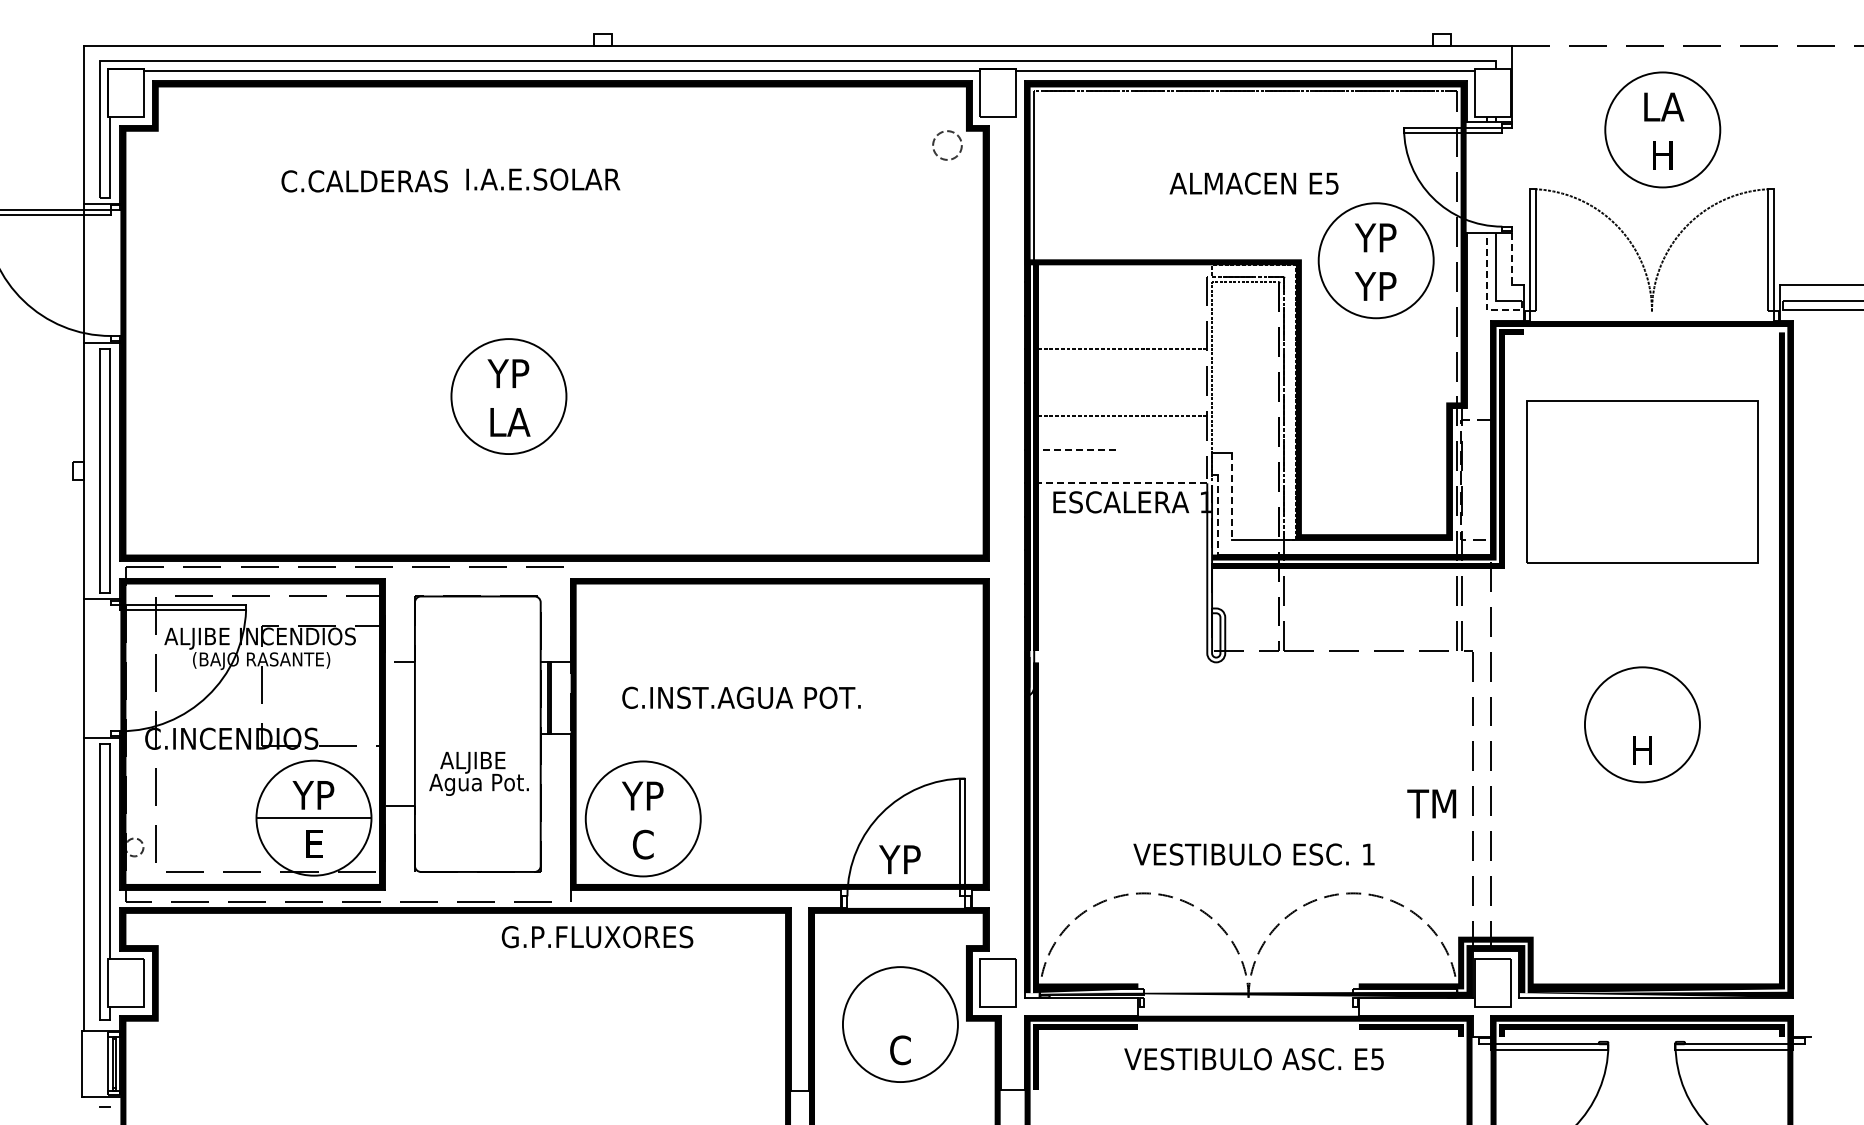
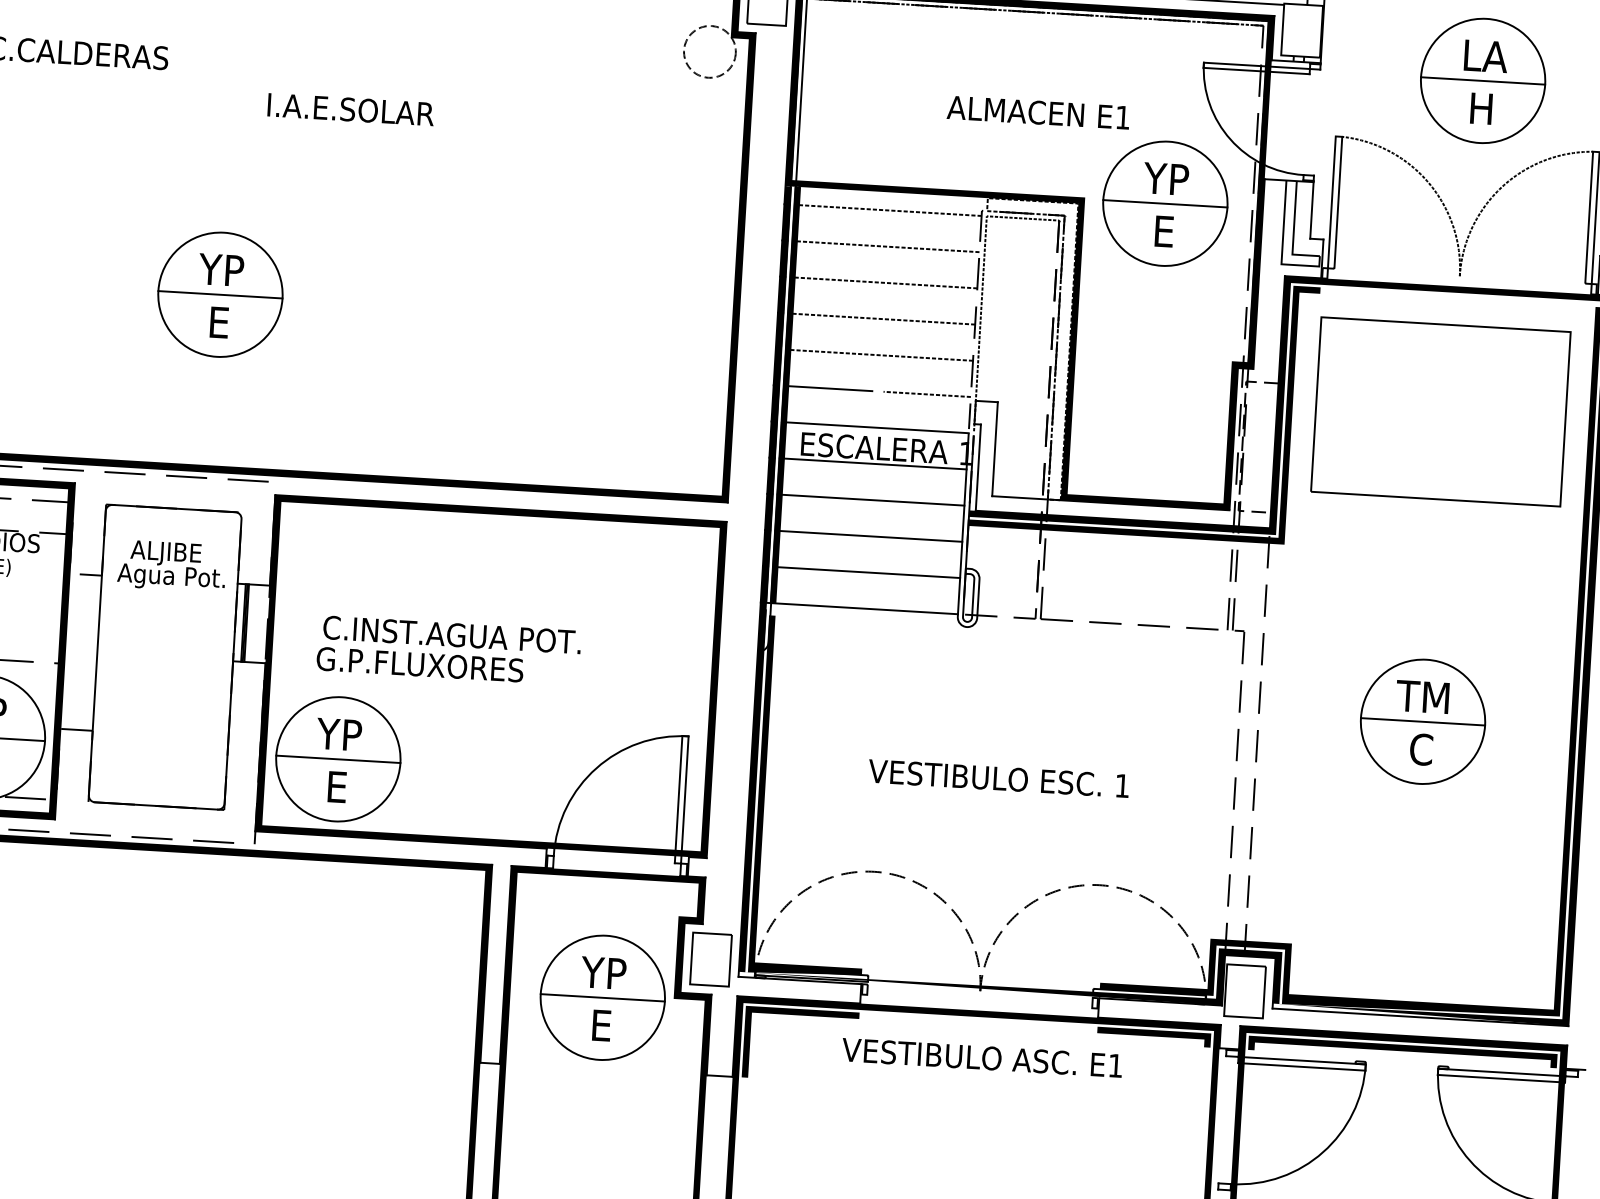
line: (1662, 129) -> (1482, 80), added
circle: (947, 145) -> (709, 51), size x1.67
text: (543, 179) -> (351, 109), moved
text: (1332, 183) -> (1123, 117), E5 -> E1
line: (1511, 259) -> (1311, 211), dashed -> solid
line: (1375, 260) -> (1164, 203), added
line: (1120, 282) -> (887, 210), added
text: (1375, 286) -> (1162, 231), YP -> E
line: (1486, 295) -> (1282, 248), dashed -> solid
line: (1120, 315) -> (885, 246), added
line: (1120, 382) -> (881, 318), added
line: (508, 396) -> (219, 294), added
text: (510, 422) -> (220, 322), LA -> E
line: (1075, 449) -> (828, 388), dashed -> solid
line: (1166, 449) -> (926, 394), added
part: (1642, 481) -> (1440, 411), moved
line: (1120, 483) -> (875, 427), dashed -> solid
line: (1232, 496) -> (995, 449), dashed -> solid
line: (1218, 514) -> (978, 467), dashed -> solid
line: (1120, 516) -> (872, 463), added
line: (1120, 550) -> (870, 500), added
line: (1120, 583) -> (868, 535), added
line: (1120, 617) -> (866, 572), added
line: (1115, 651) -> (858, 608), added
line: (1641, 724) -> (1422, 721), added
text: (1642, 750) -> (1421, 749), H -> C
text: (478, 773) -> (171, 565), moved
text: (1431, 803) -> (1422, 696), moved
line: (642, 818) -> (337, 758), added
text: (642, 844) -> (335, 786), C -> E
text: (1253, 854) -> (998, 778), moved
text: (899, 859) -> (603, 972), moved
text: (597, 937) -> (420, 665), moved
line: (899, 1024) -> (601, 997), added
text: (900, 1050) -> (601, 1025), C -> E
text: (1377, 1059) -> (1115, 1066), E5 -> E1

